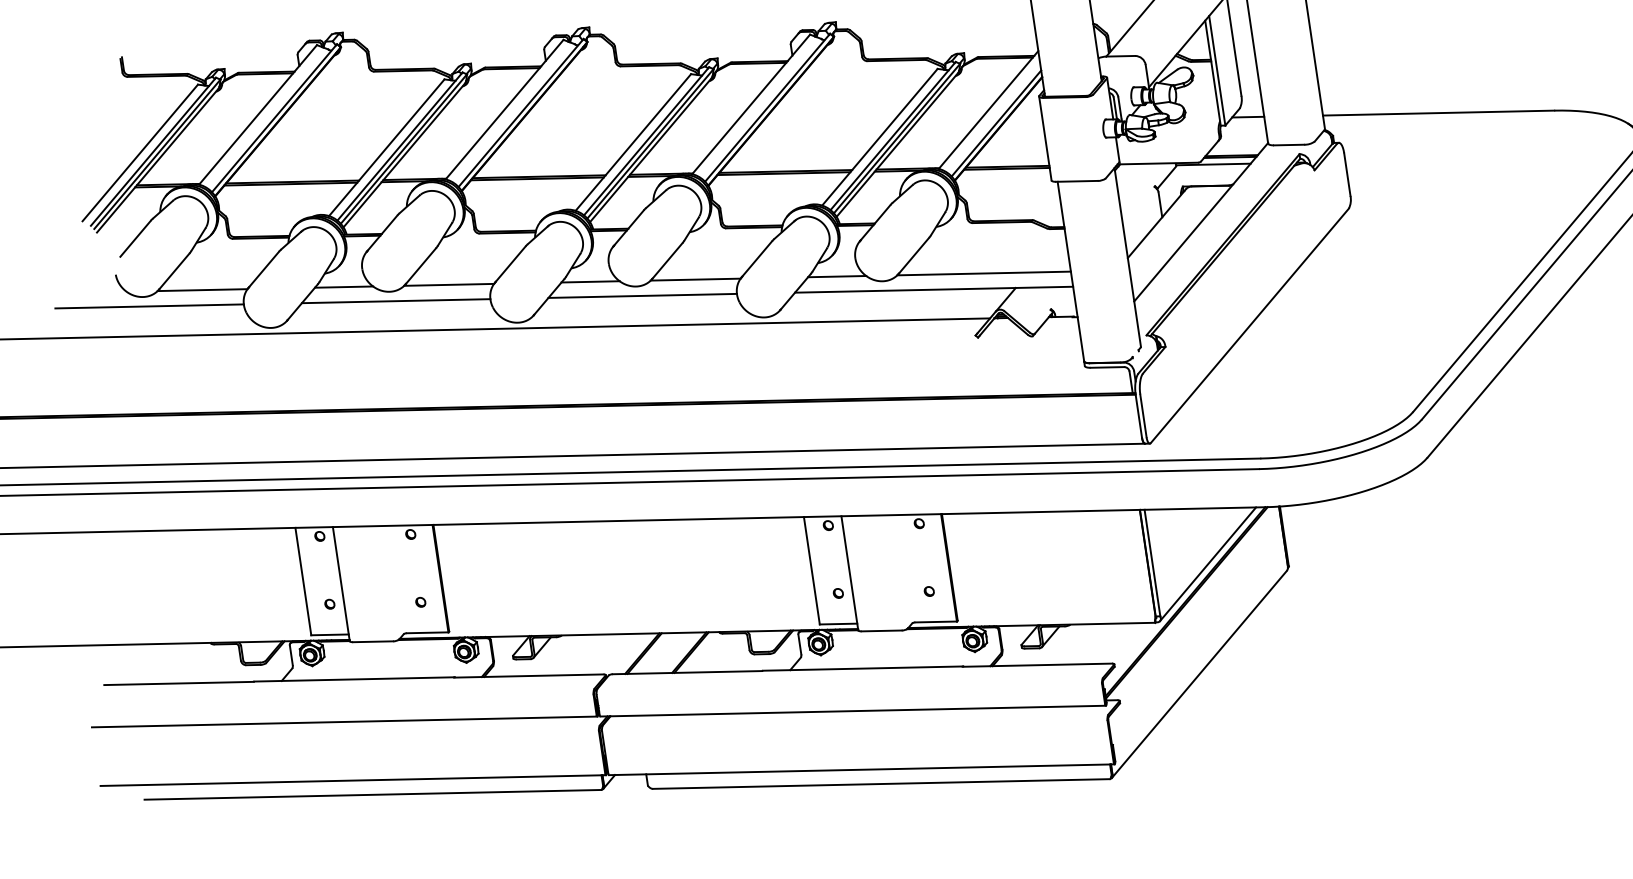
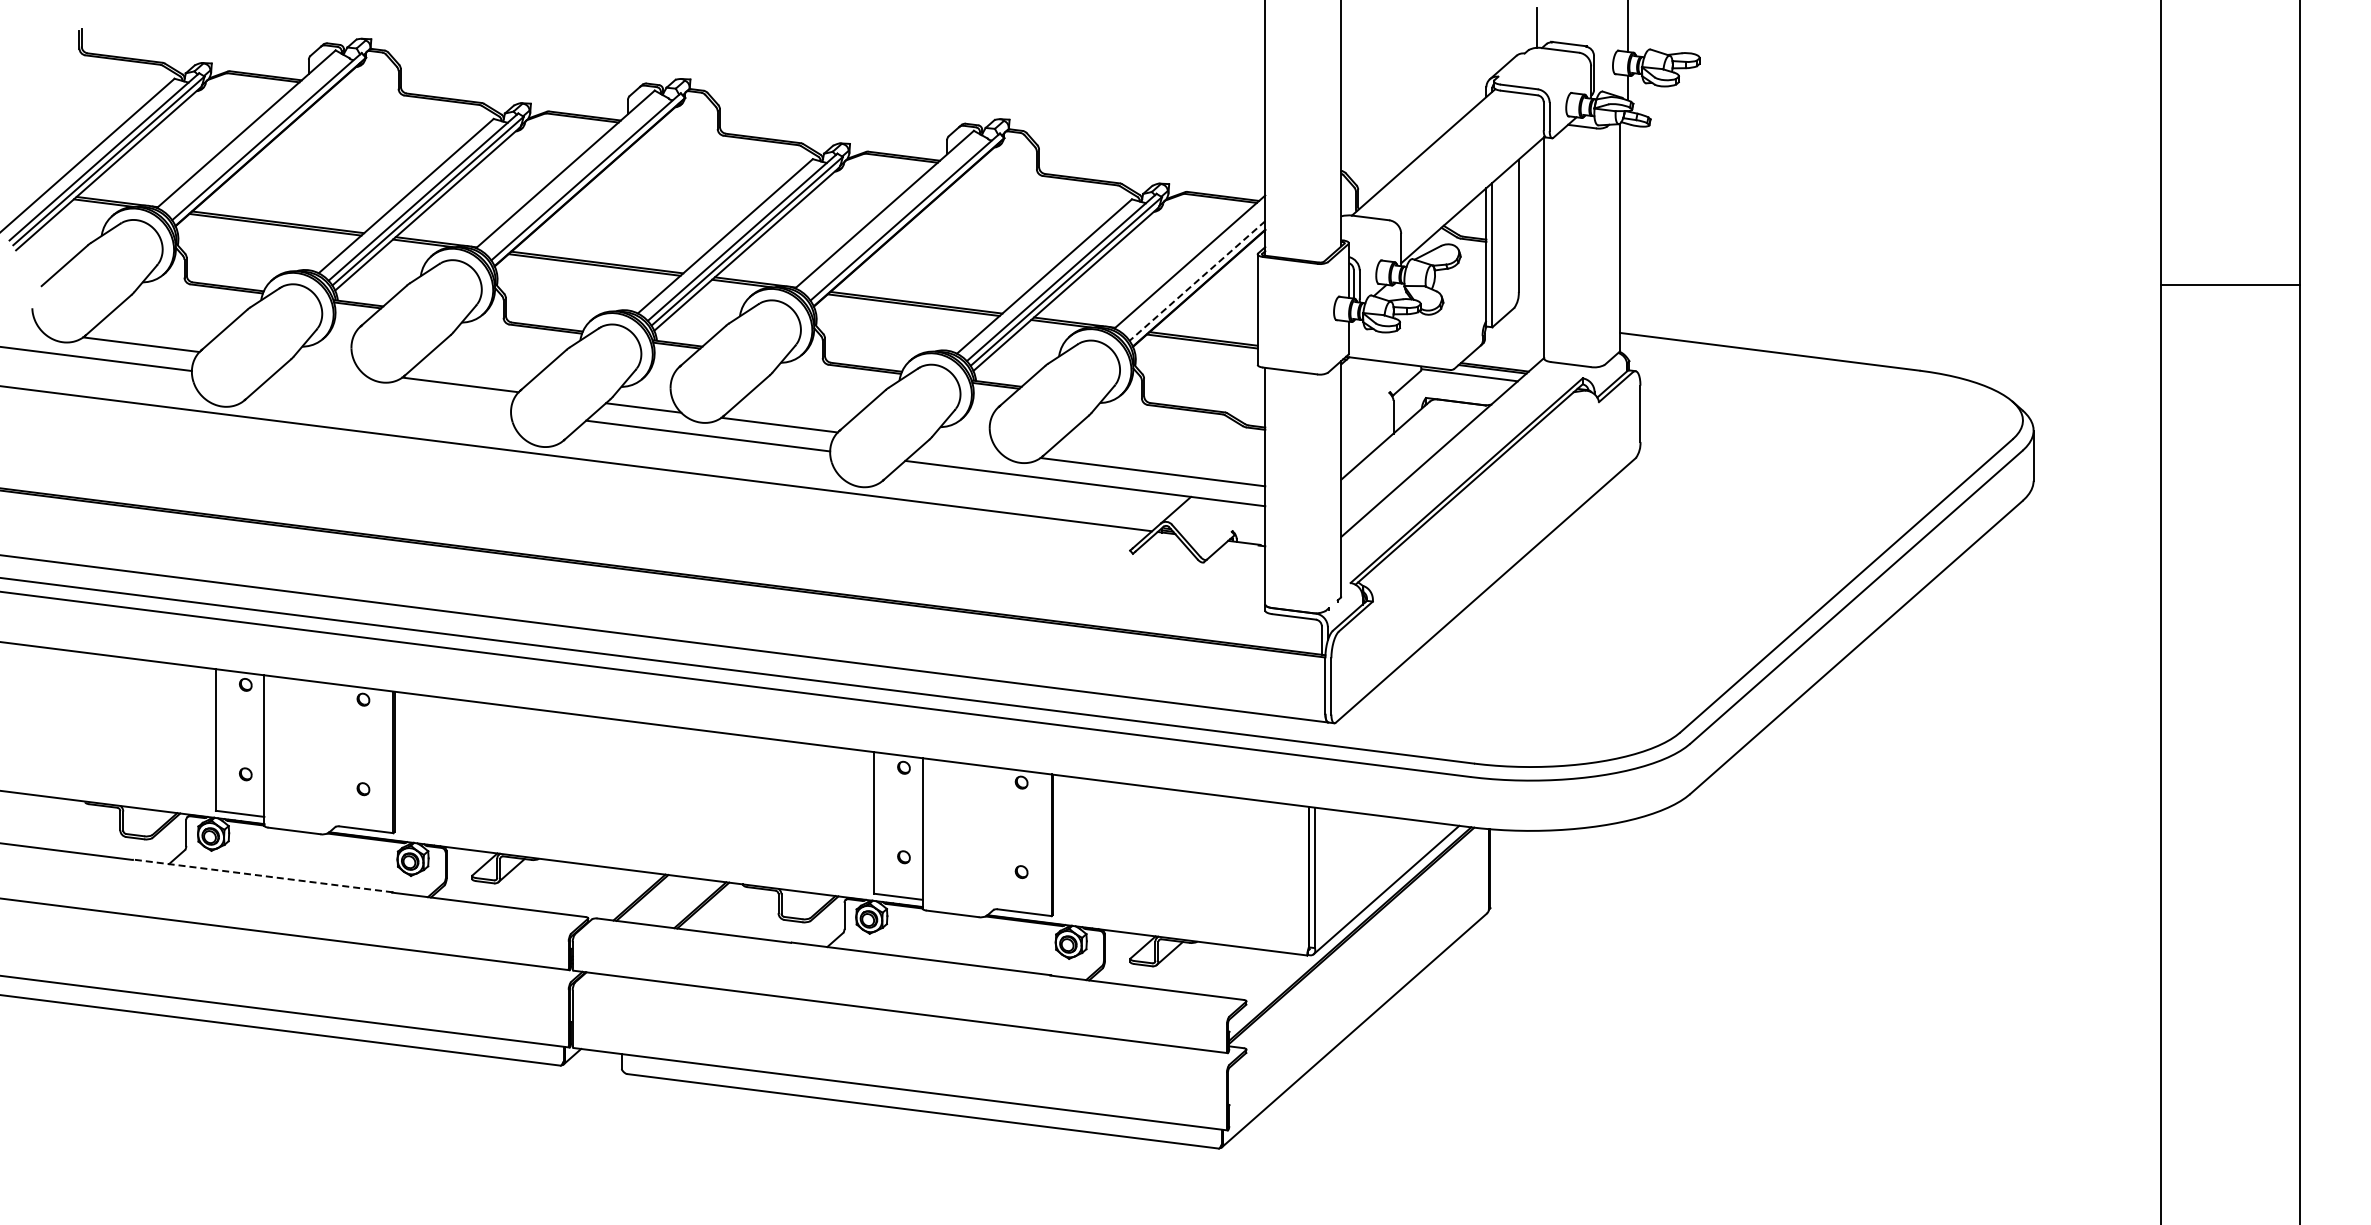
line: (1248, 116) -> (1523, 320), removed
line: (996, 123) -> (1197, 281), solid -> dashed
line: (836, 276) -> (962, 447), removed
line: (344, 286) -> (324, 367), removed
line: (396, 300) -> (389, 395), removed
line: (354, 679) -> (263, 875), solid -> dashed

